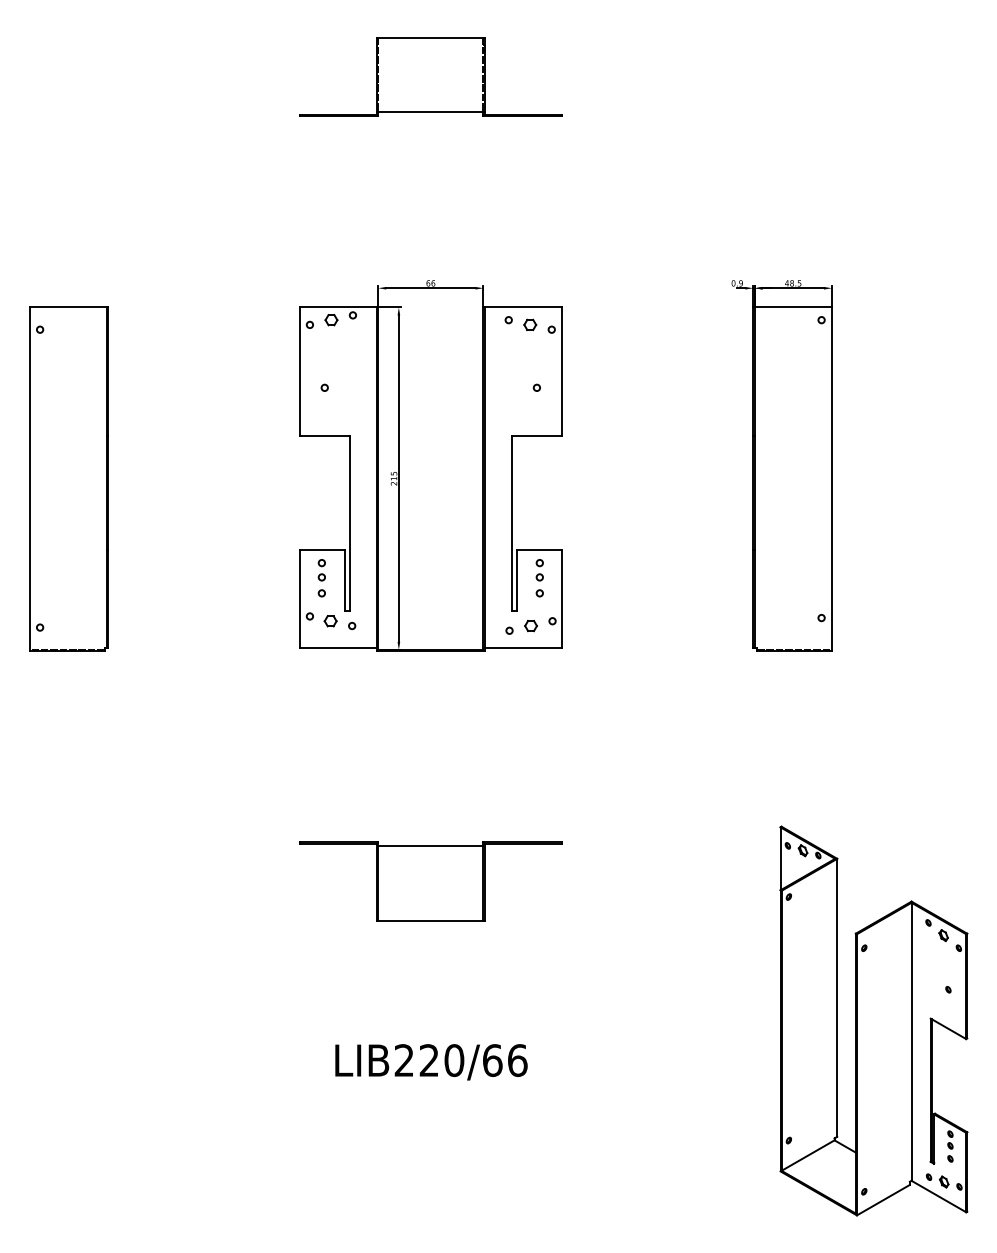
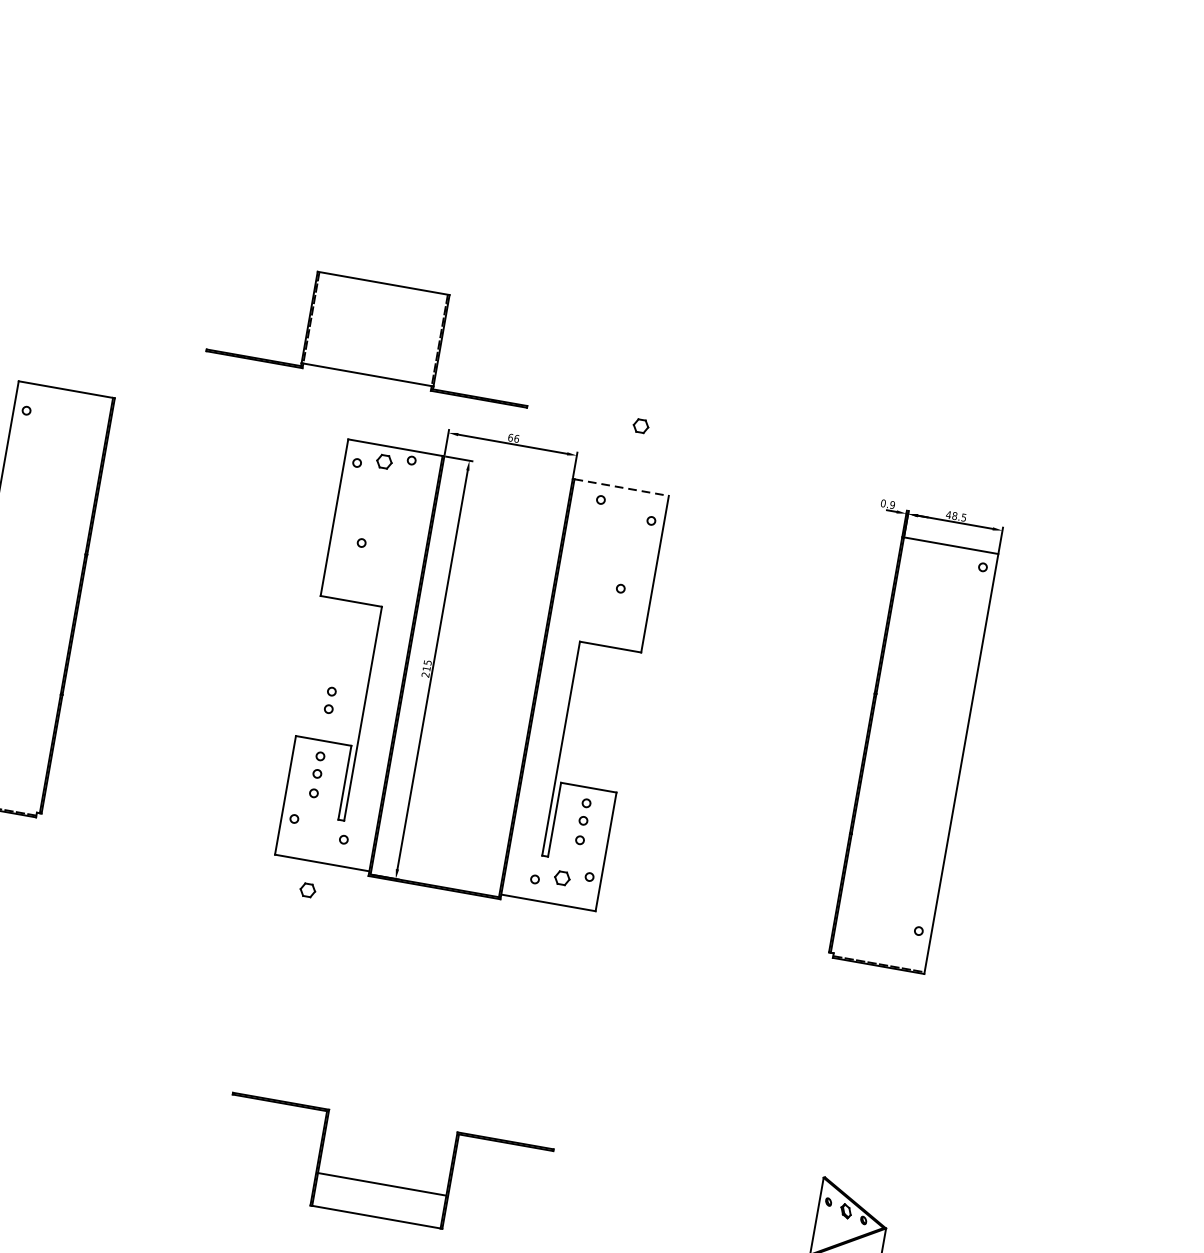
part: (430, 76) -> (374, 330), moved
line: (523, 307) -> (621, 487), solid -> dashed
part: (530, 324) -> (641, 425), moved
part: (321, 517) -> (329, 700), added
part: (330, 621) -> (307, 890), moved
line: (430, 846) -> (381, 1184), moved

